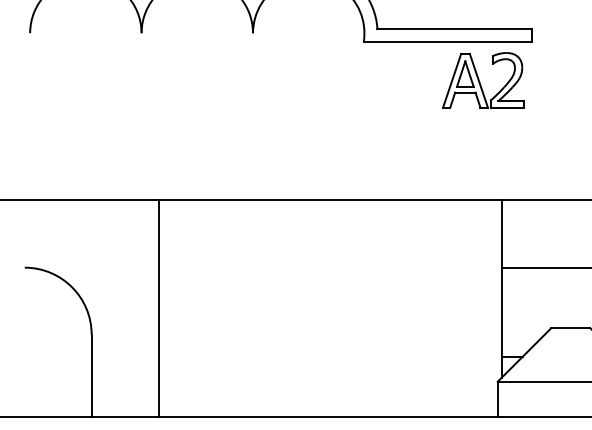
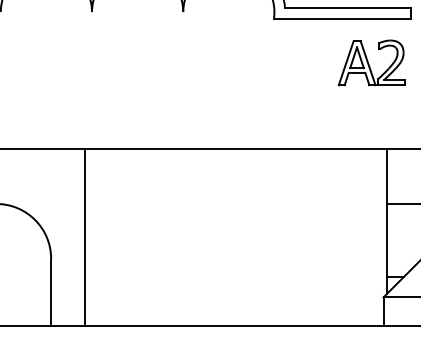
part: (483, 80) -> (371, 63), moved
line: (158, 308) -> (84, 237), moved

